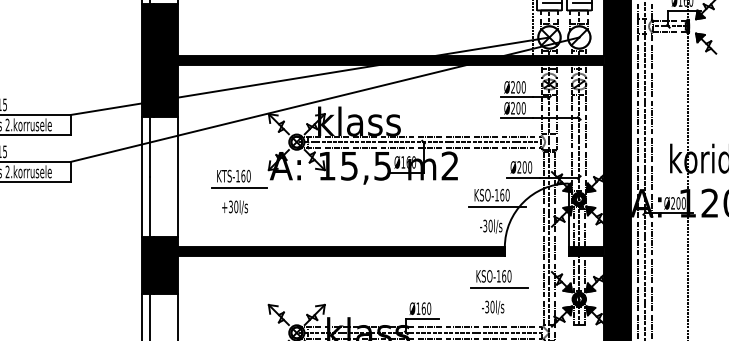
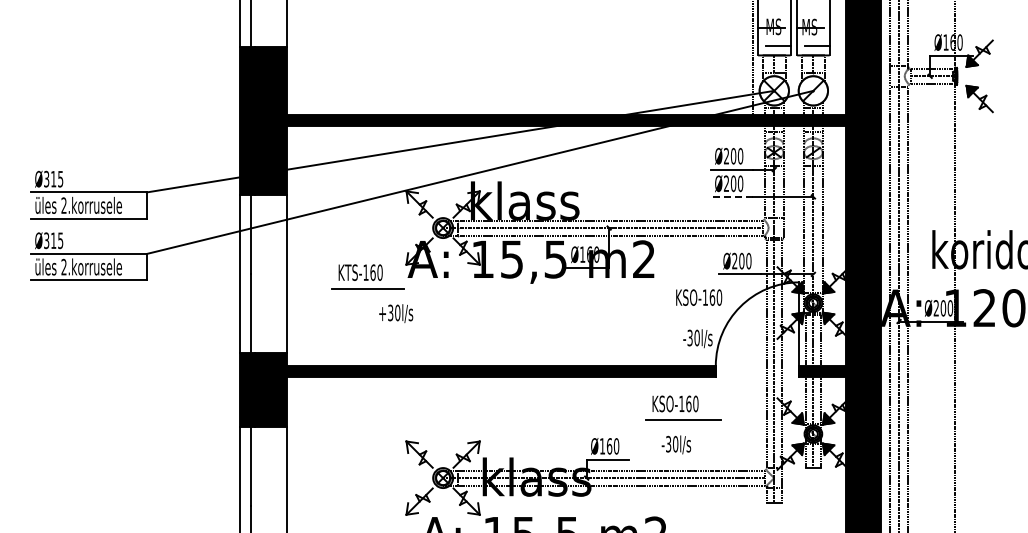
line: (516, 118) -> (731, 196), solid -> dashed
text: (235, 207) -> (396, 313), moved
line: (497, 207) -> (706, 313), removed
part: (500, 279) -> (683, 407), moved
text: (493, 307) -> (676, 444), moved

